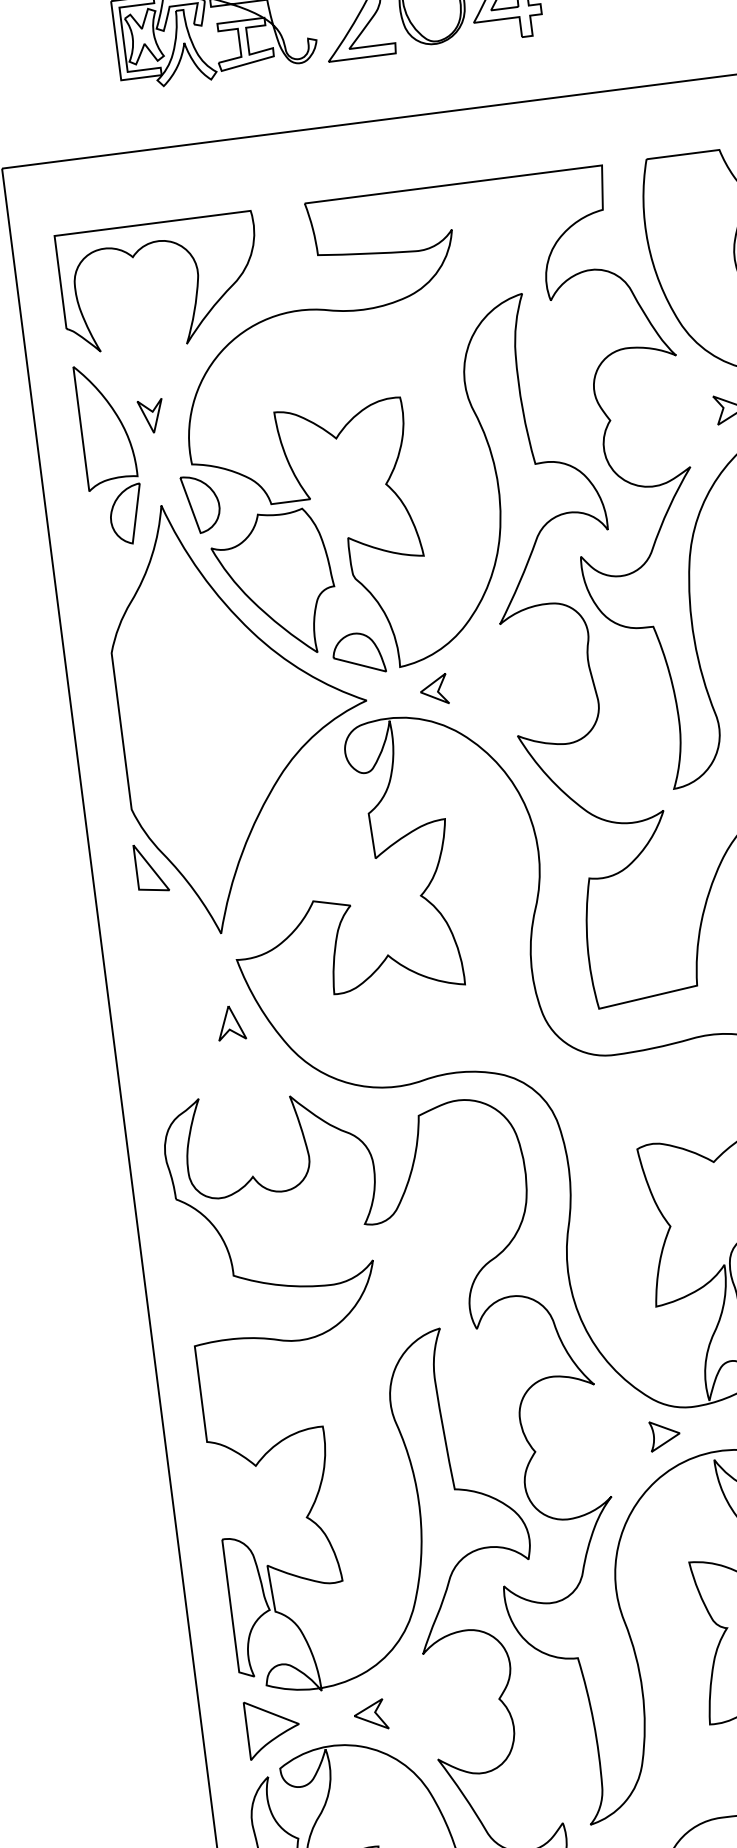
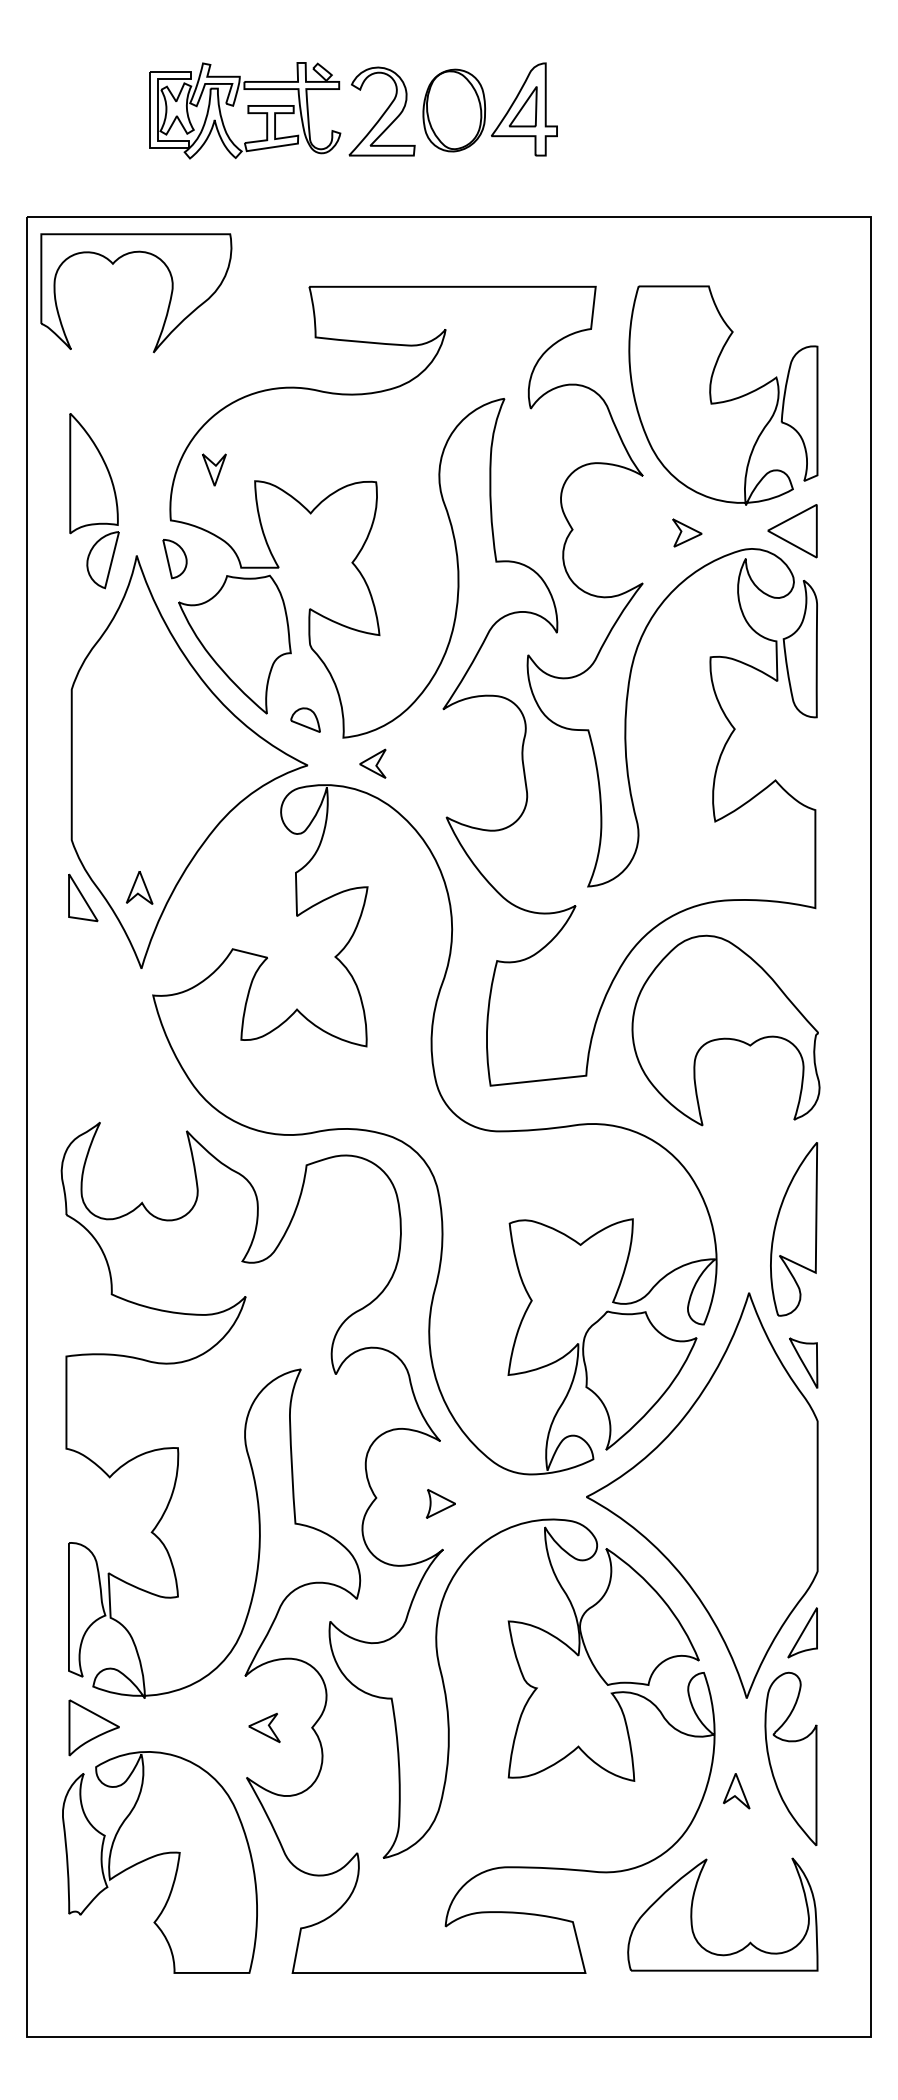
part: (195, 290) -> (168, 303), moved
part: (151, 415) -> (214, 469), moved
part: (200, 503) -> (174, 558), size x0.7
part: (358, 653) -> (305, 719), size x0.6
part: (230, 1023) -> (139, 887), moved
part: (664, 1434) -> (440, 1503), moved
part: (371, 1716) -> (264, 1728), moved

